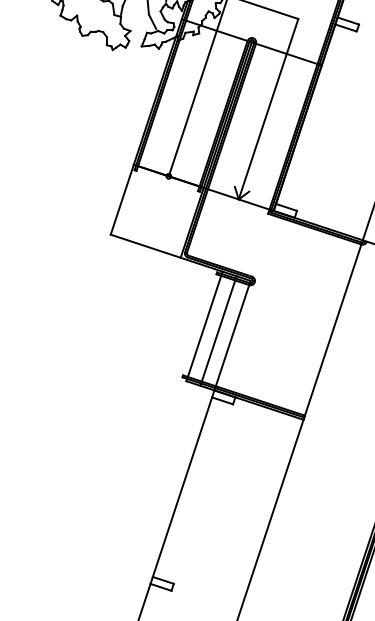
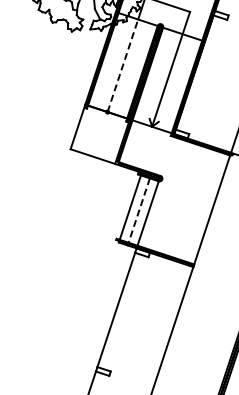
line: (192, 103) -> (122, 65), solid -> dashed
line: (218, 330) -> (139, 210), solid -> dashed

